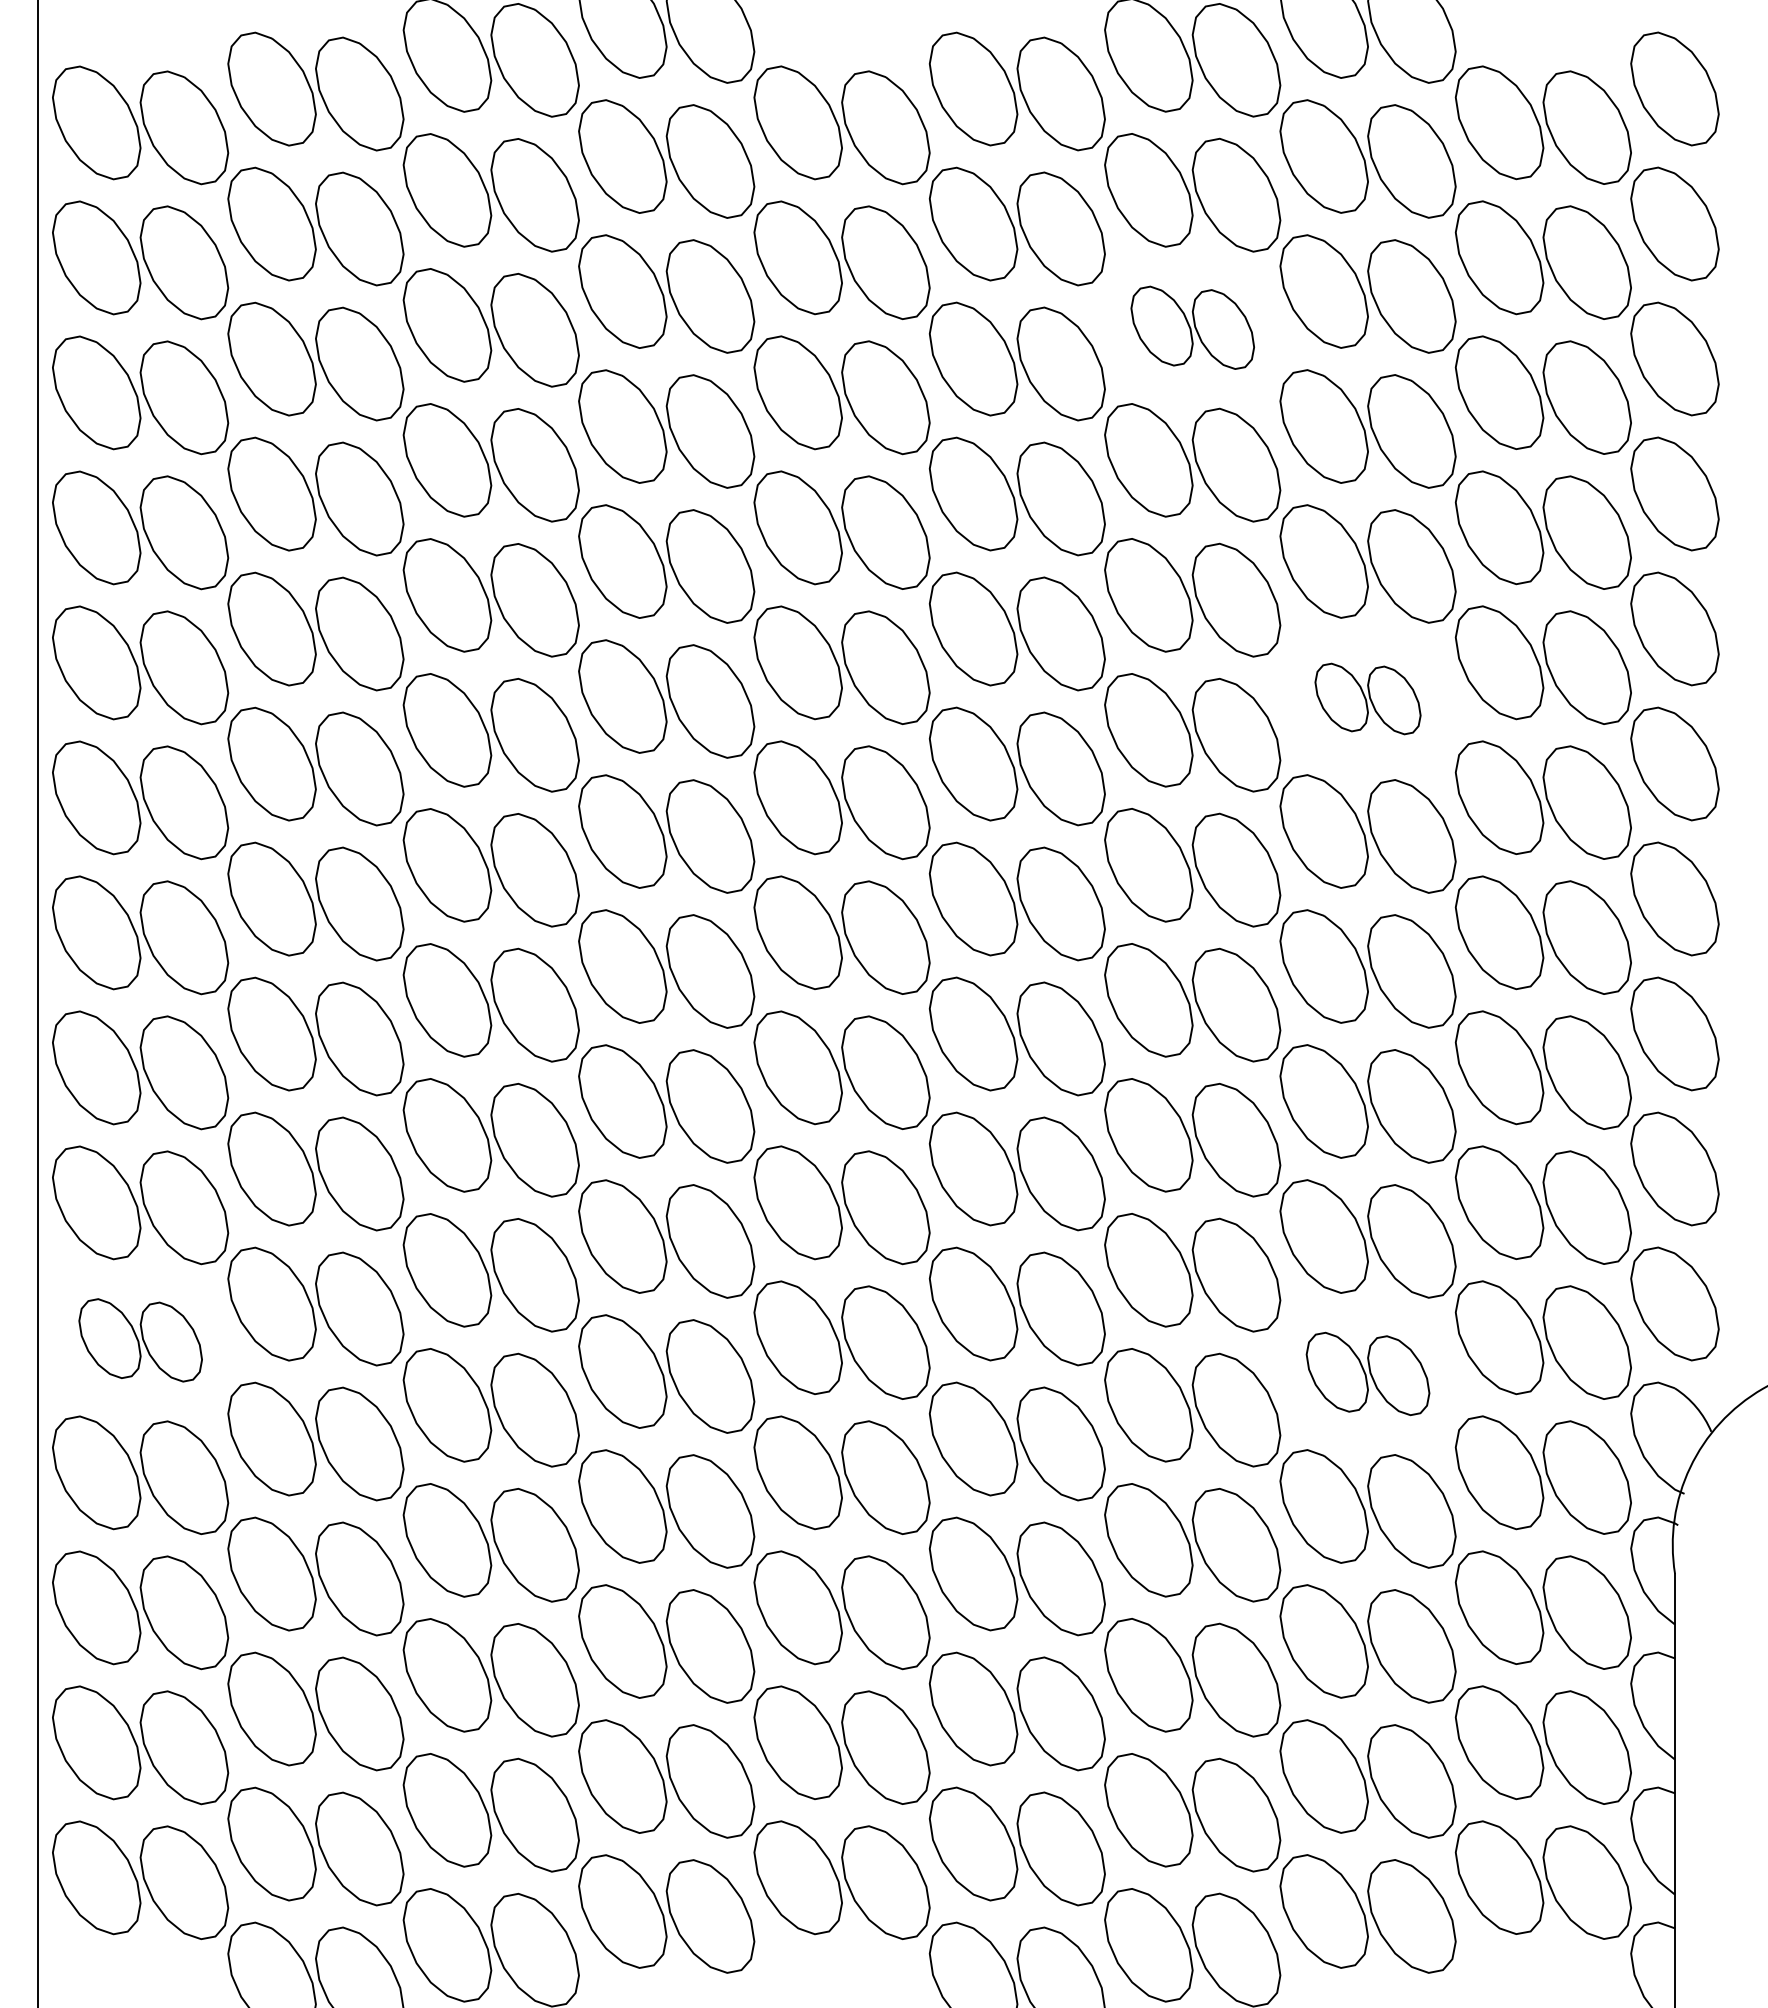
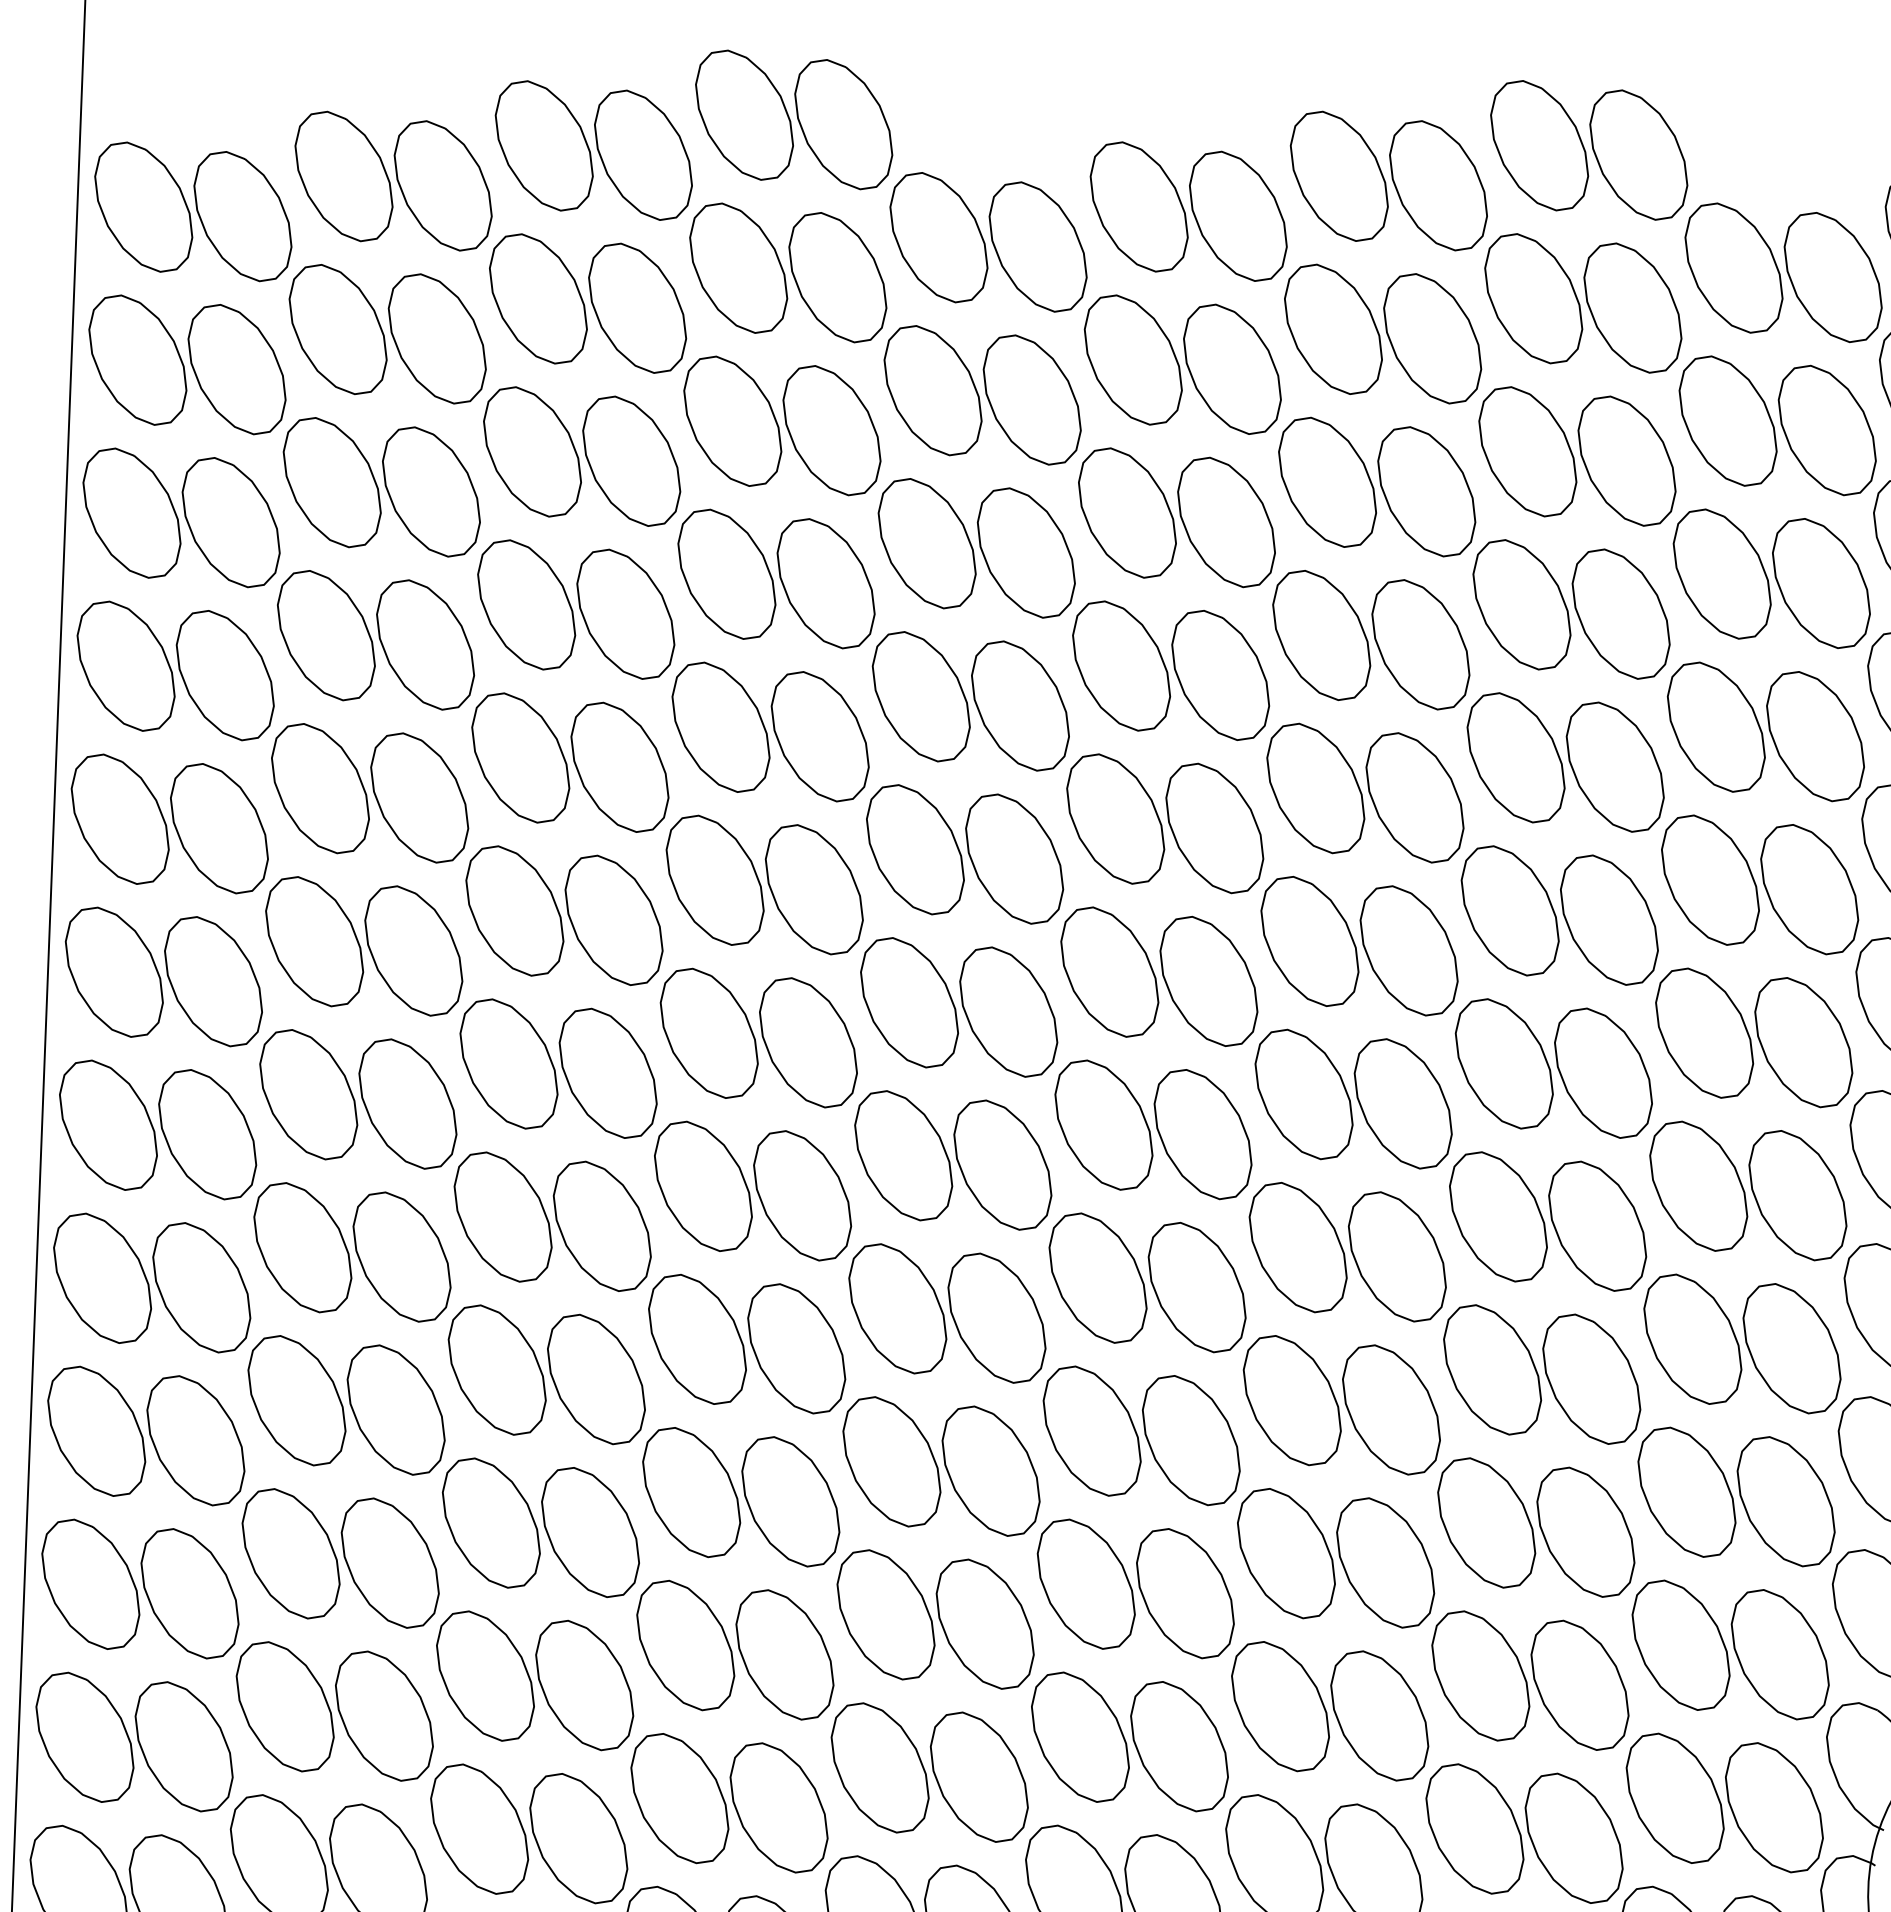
part: (1192, 327) -> (1376, 486), size x1.43
part: (1367, 698) -> (1559, 914), size x1.67
part: (140, 1340) -> (140, 1589), size x1.43
part: (1367, 1373) -> (1529, 1680), size x1.43

